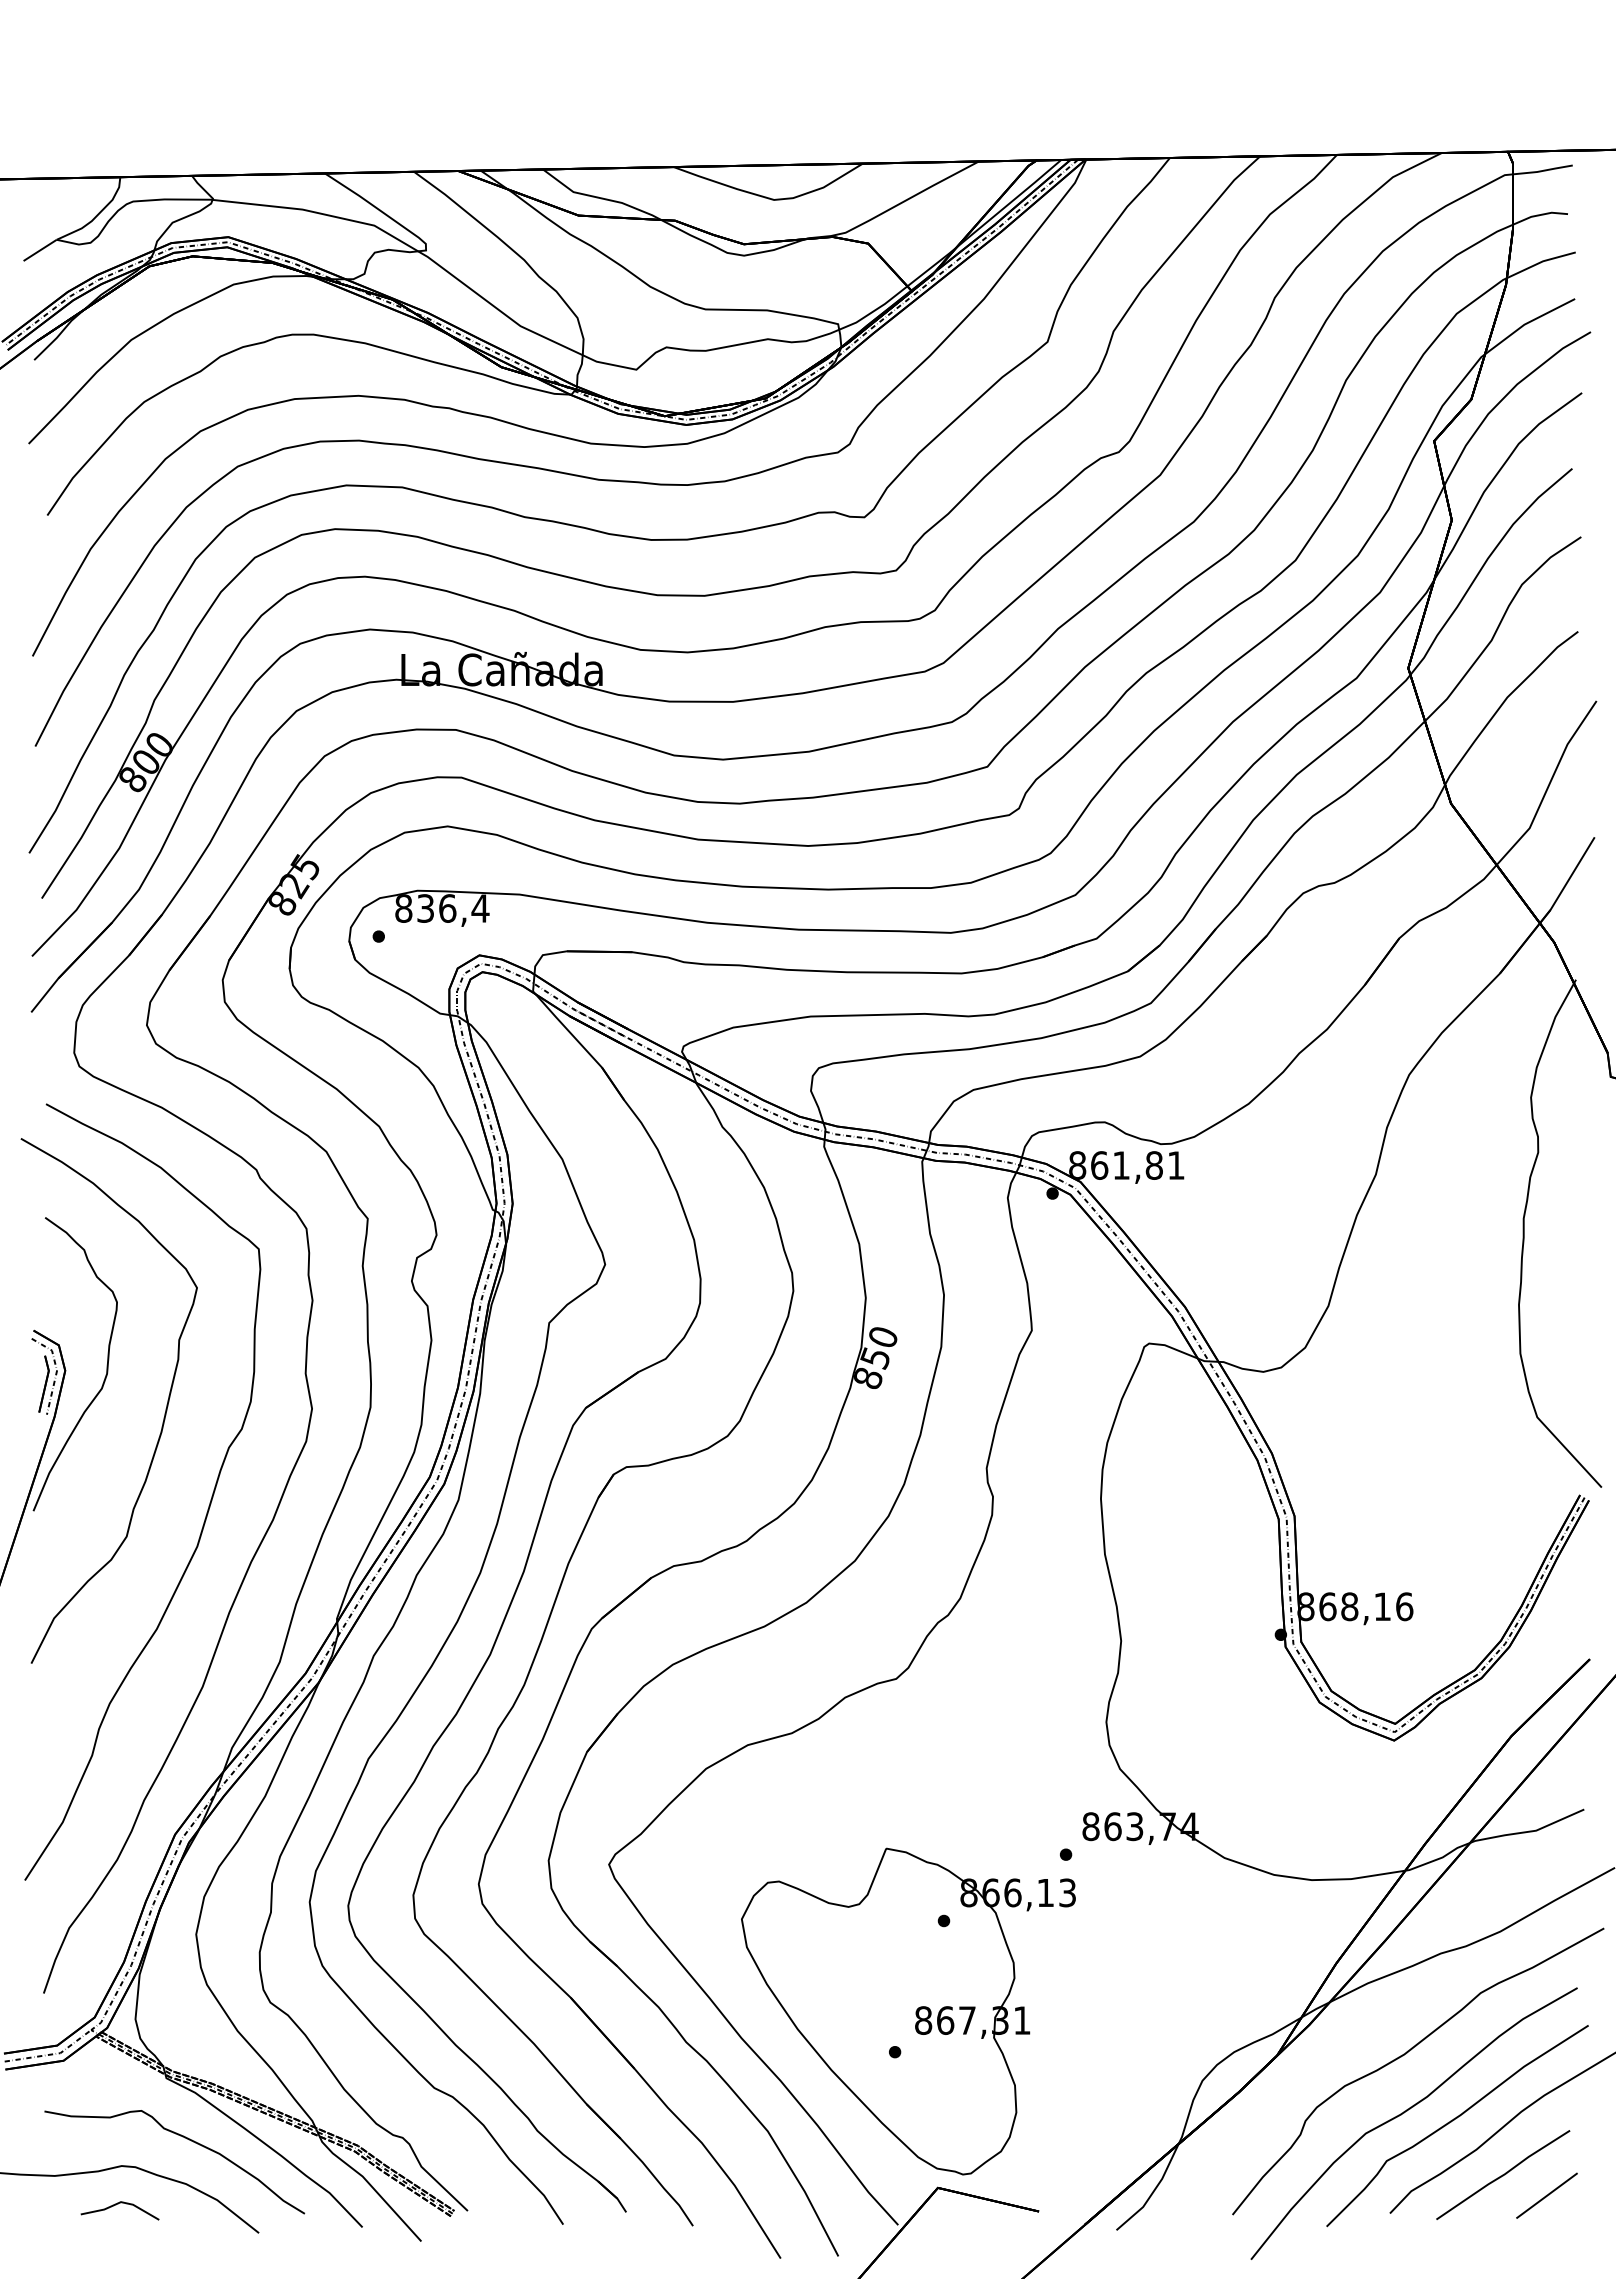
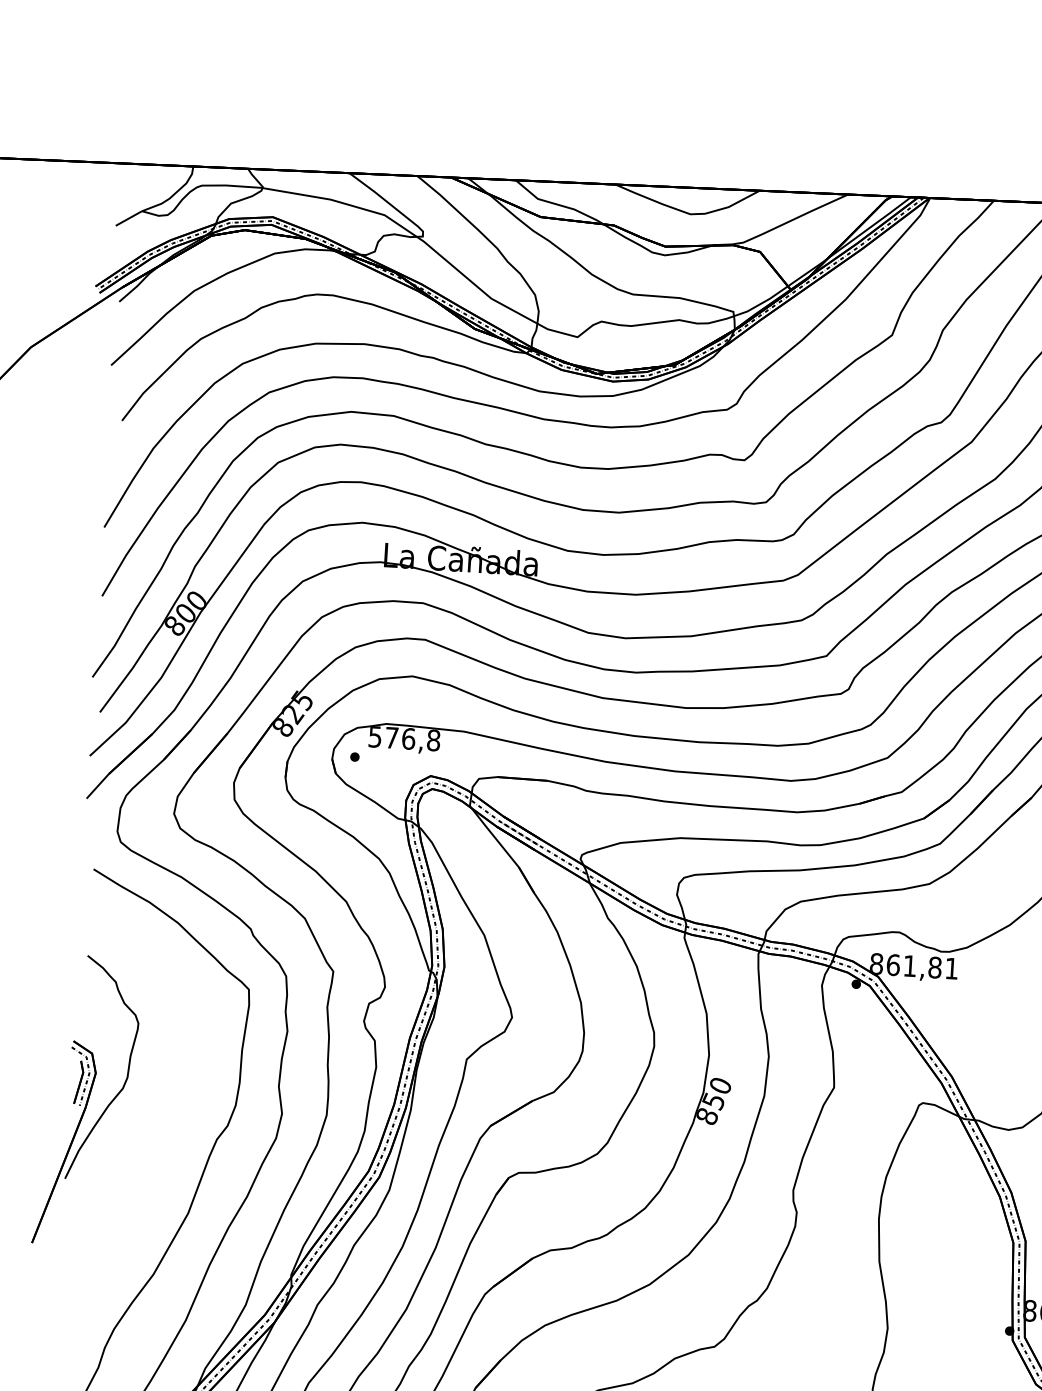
text: (442, 908) -> (404, 738), 836,4 -> 576,8
curve: (164, 1413) -> (169, 1110), removed

